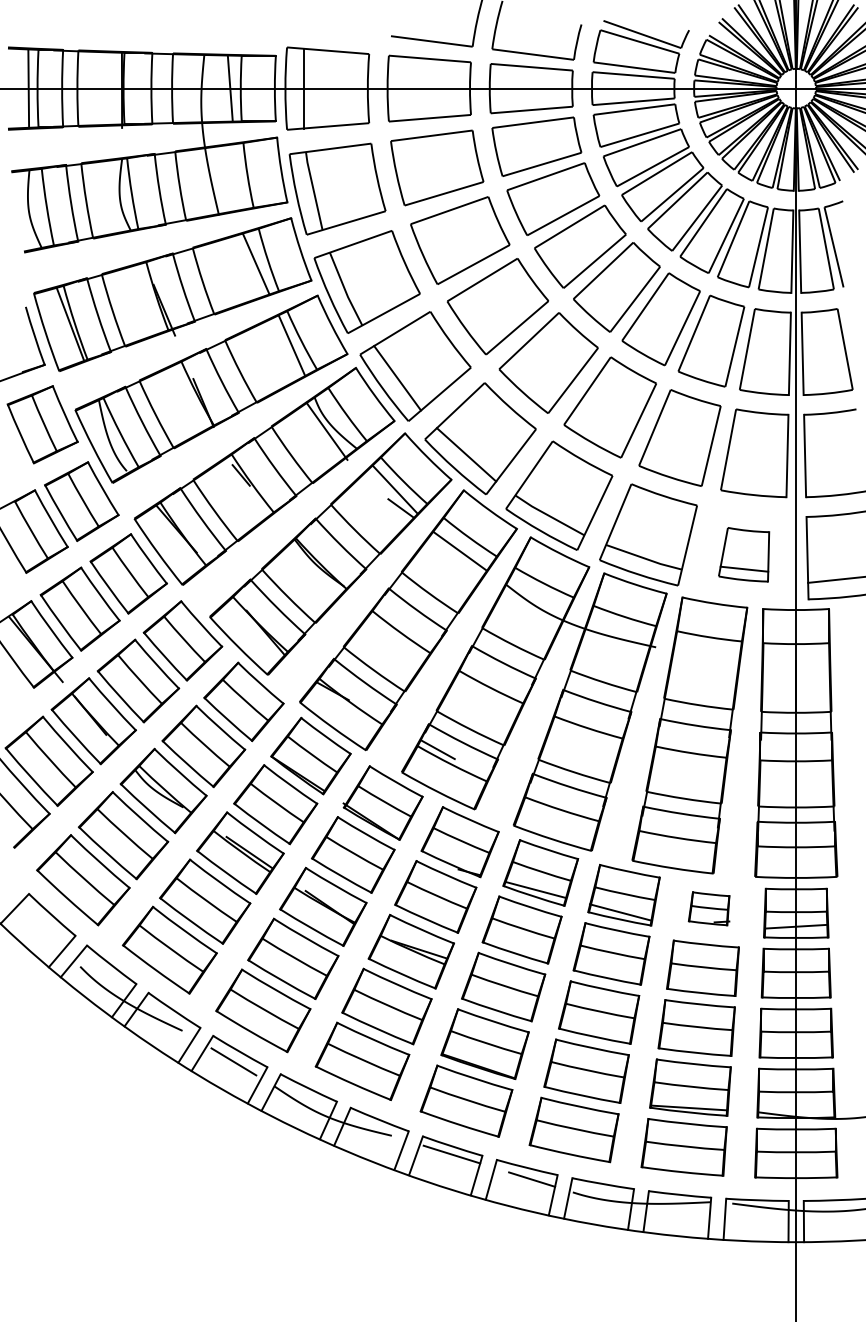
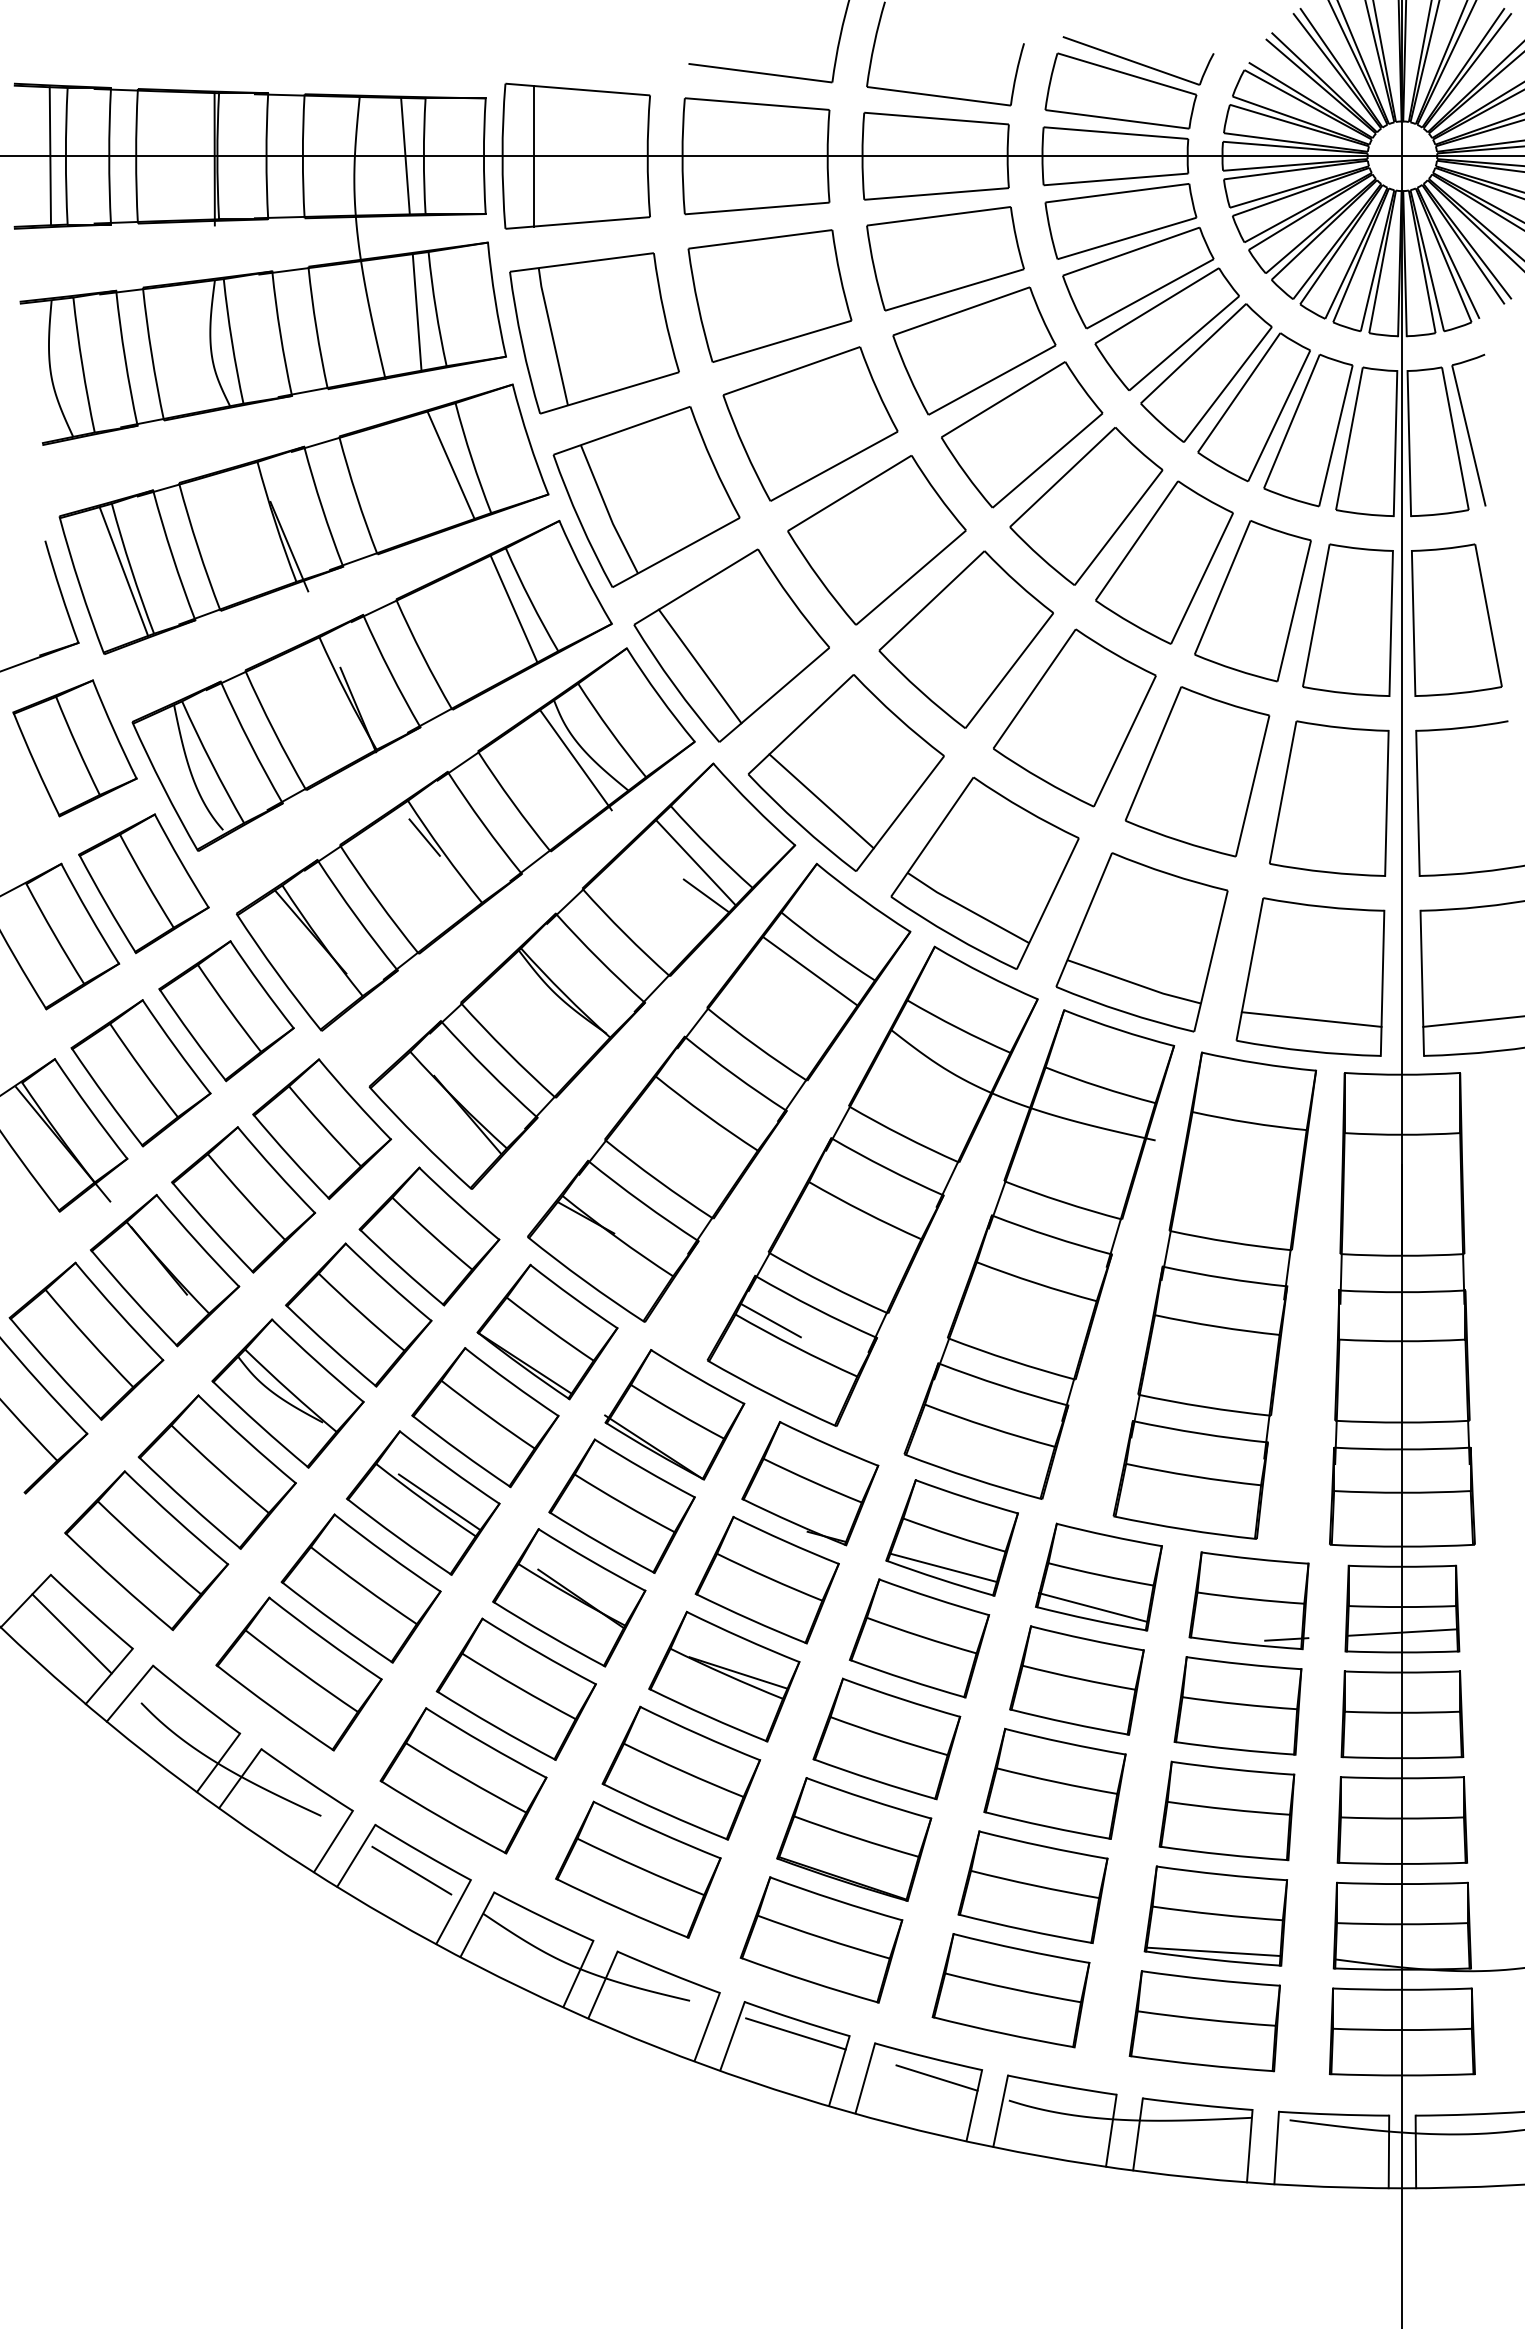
line: (236, 177) -> (416, 312), added
part: (743, 554) -> (1309, 976), size x1.67
part: (708, 908) -> (1247, 1600), size x1.67
line: (40, 927) -> (71, 1633), added

